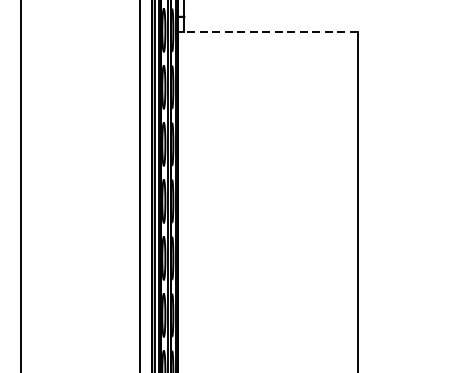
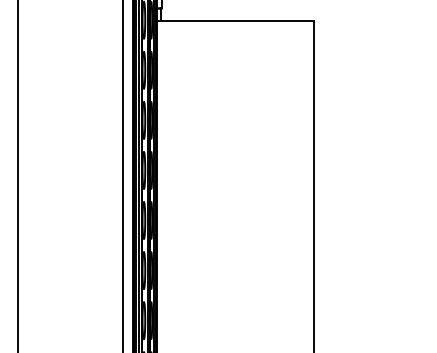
line: (268, 31) -> (235, 21), dashed -> solid

